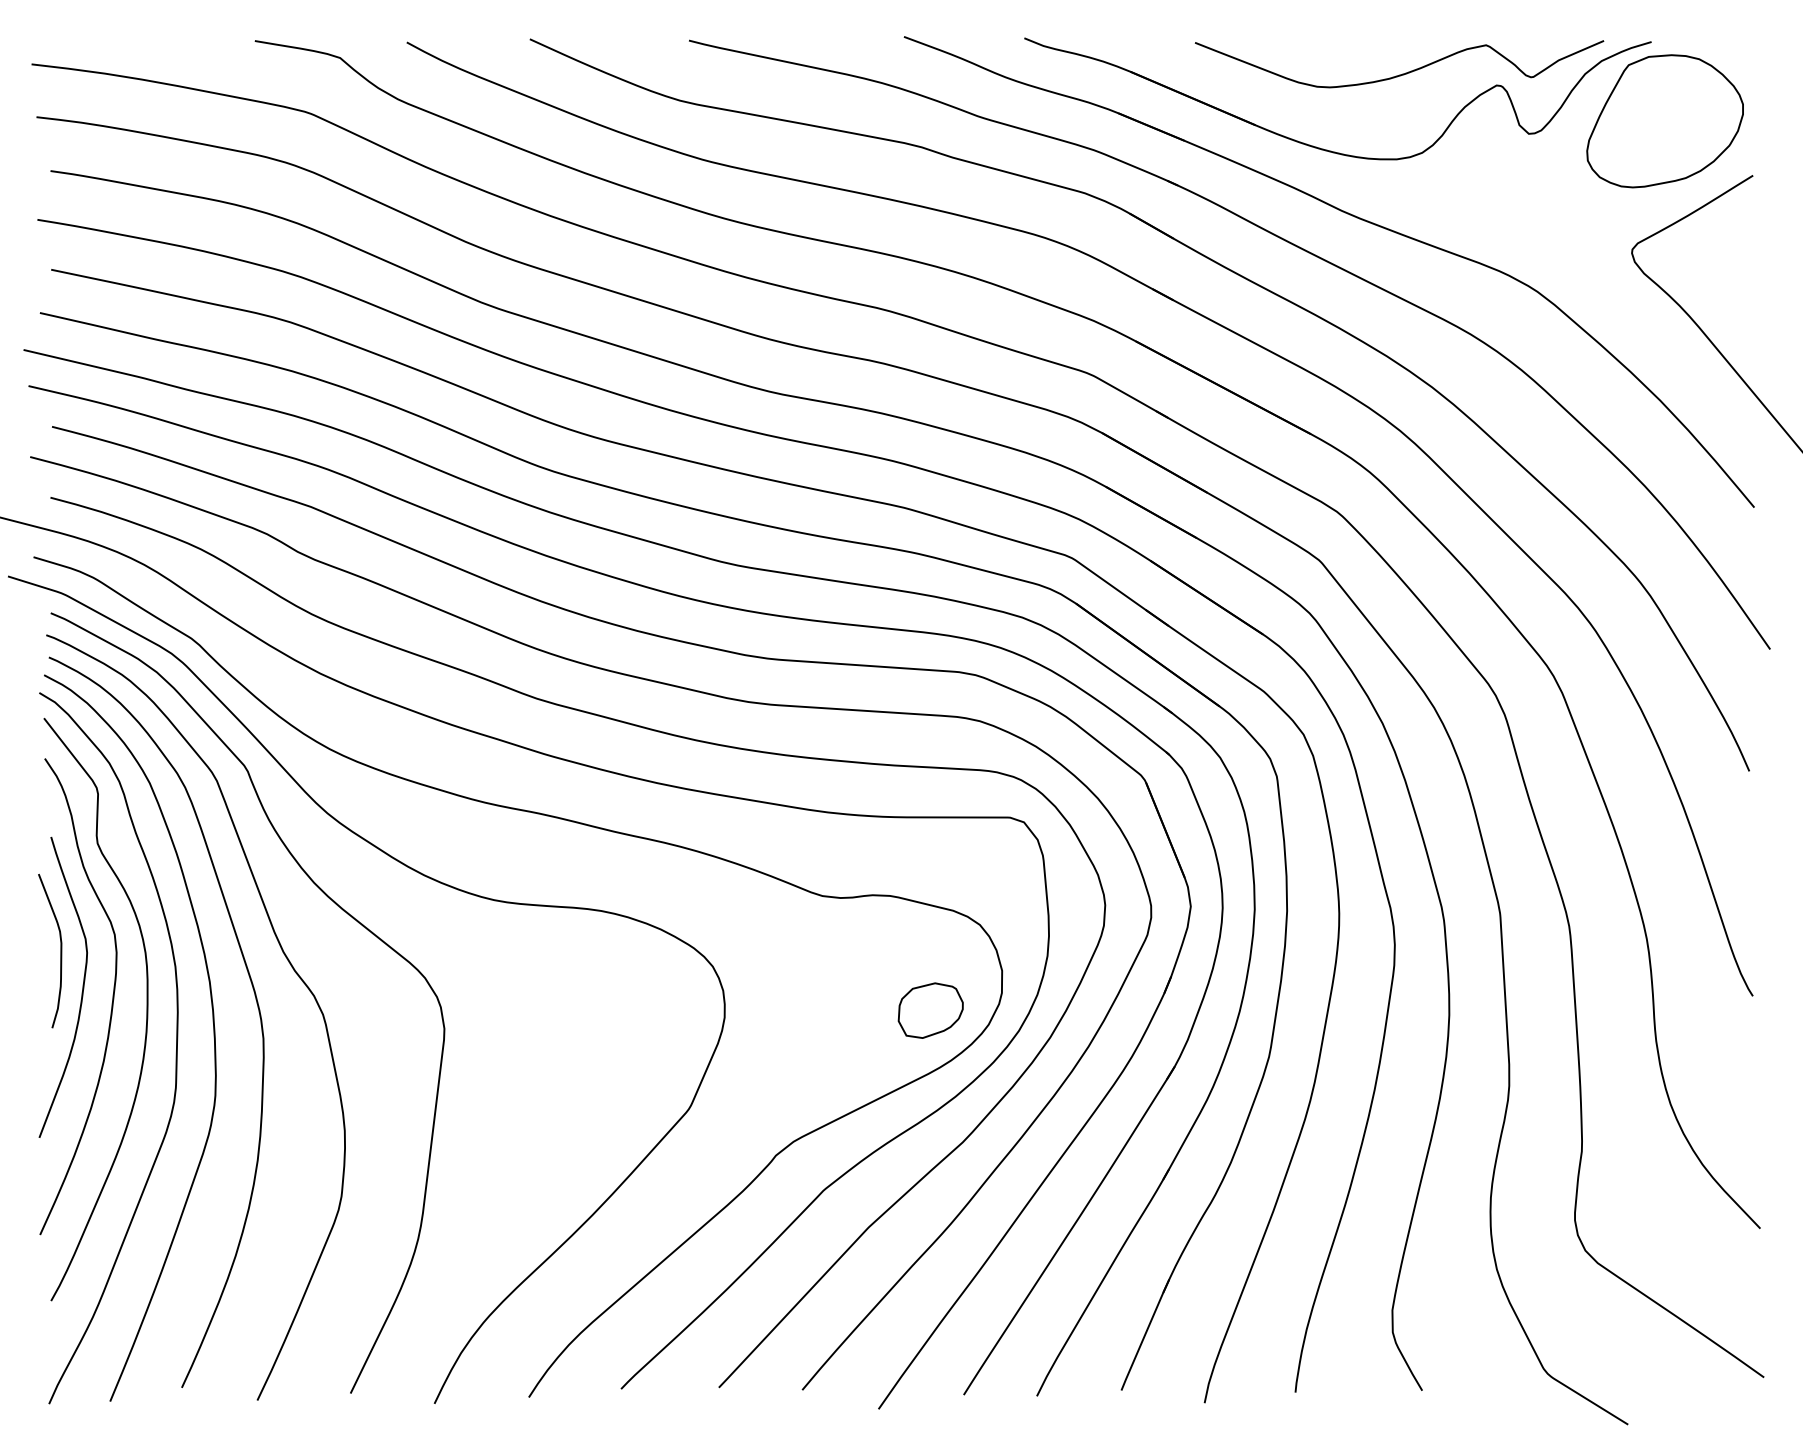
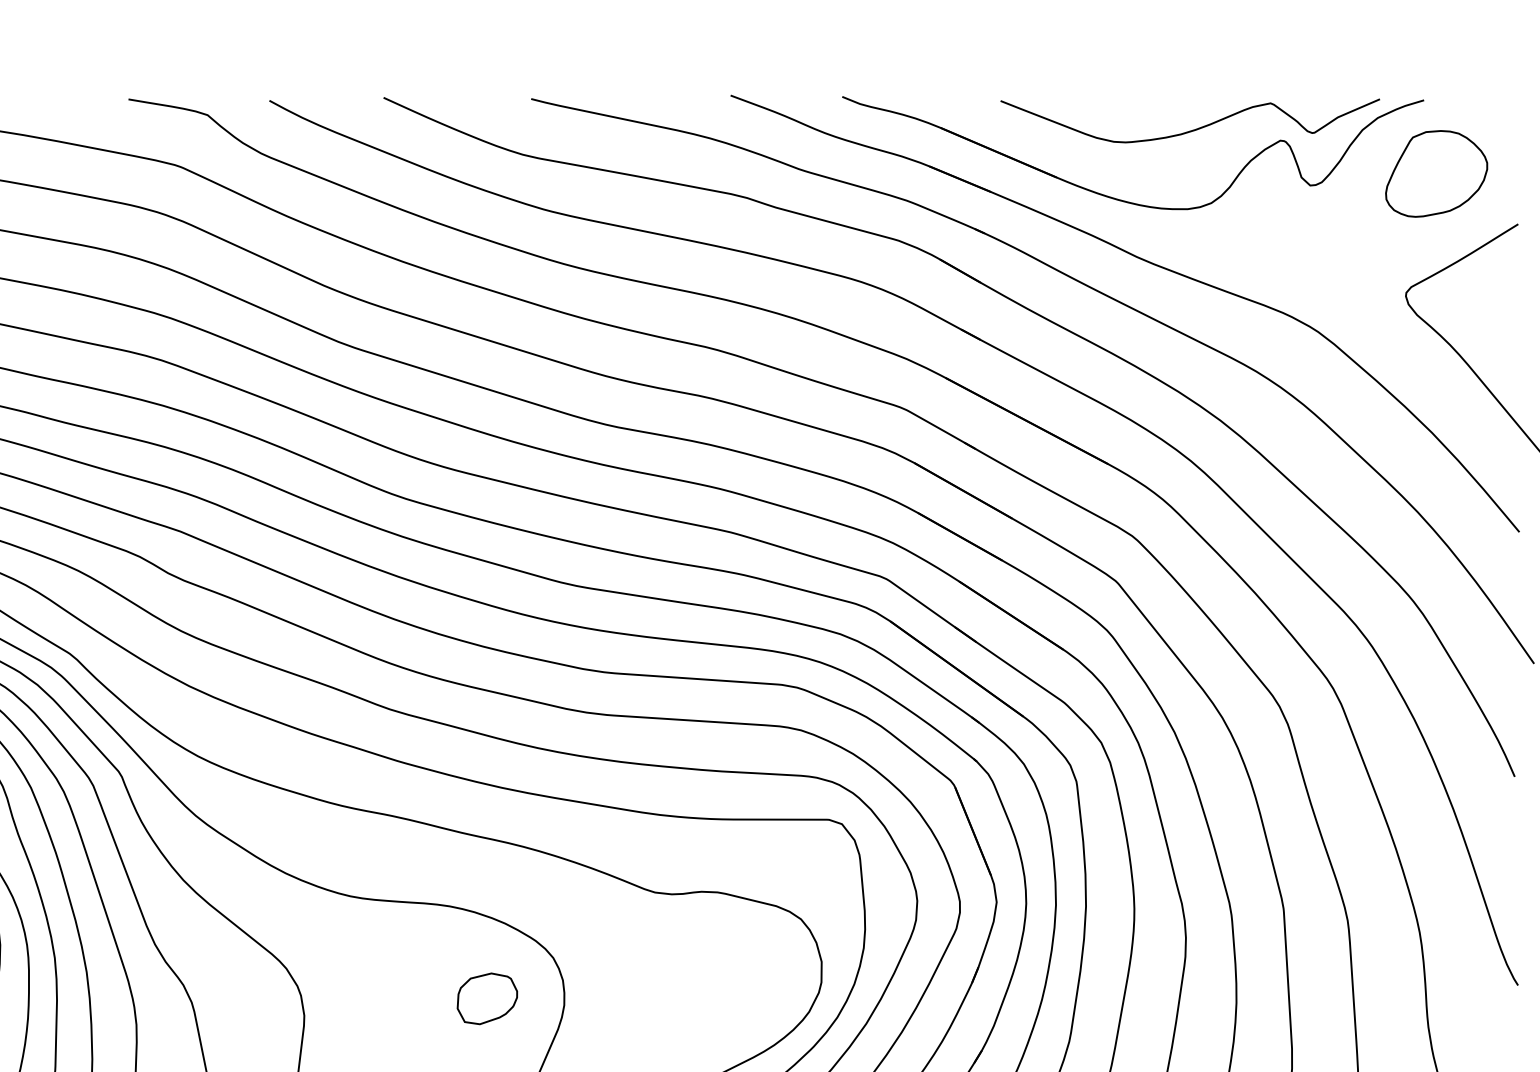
part: (1664, 121) -> (1436, 174), size x0.7
part: (930, 1010) -> (487, 998), moved

